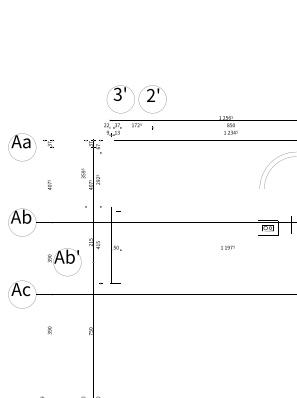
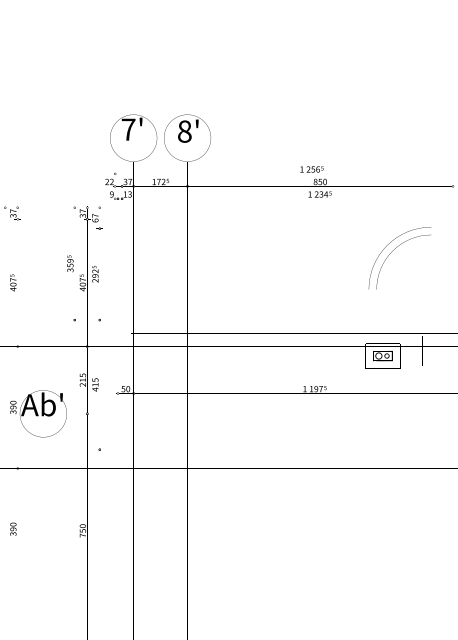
text: (117, 94) -> (128, 129), 3' -> 7'
text: (150, 95) -> (183, 131), 2' -> 8'

